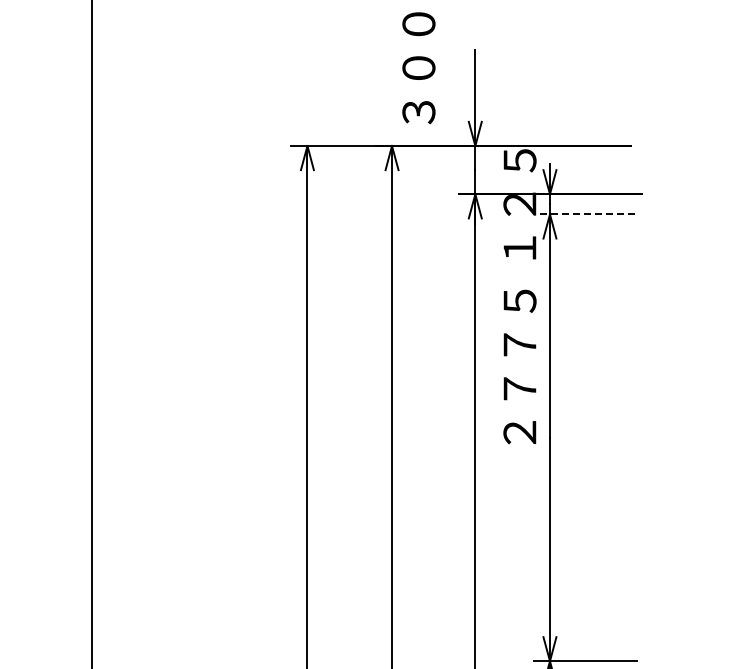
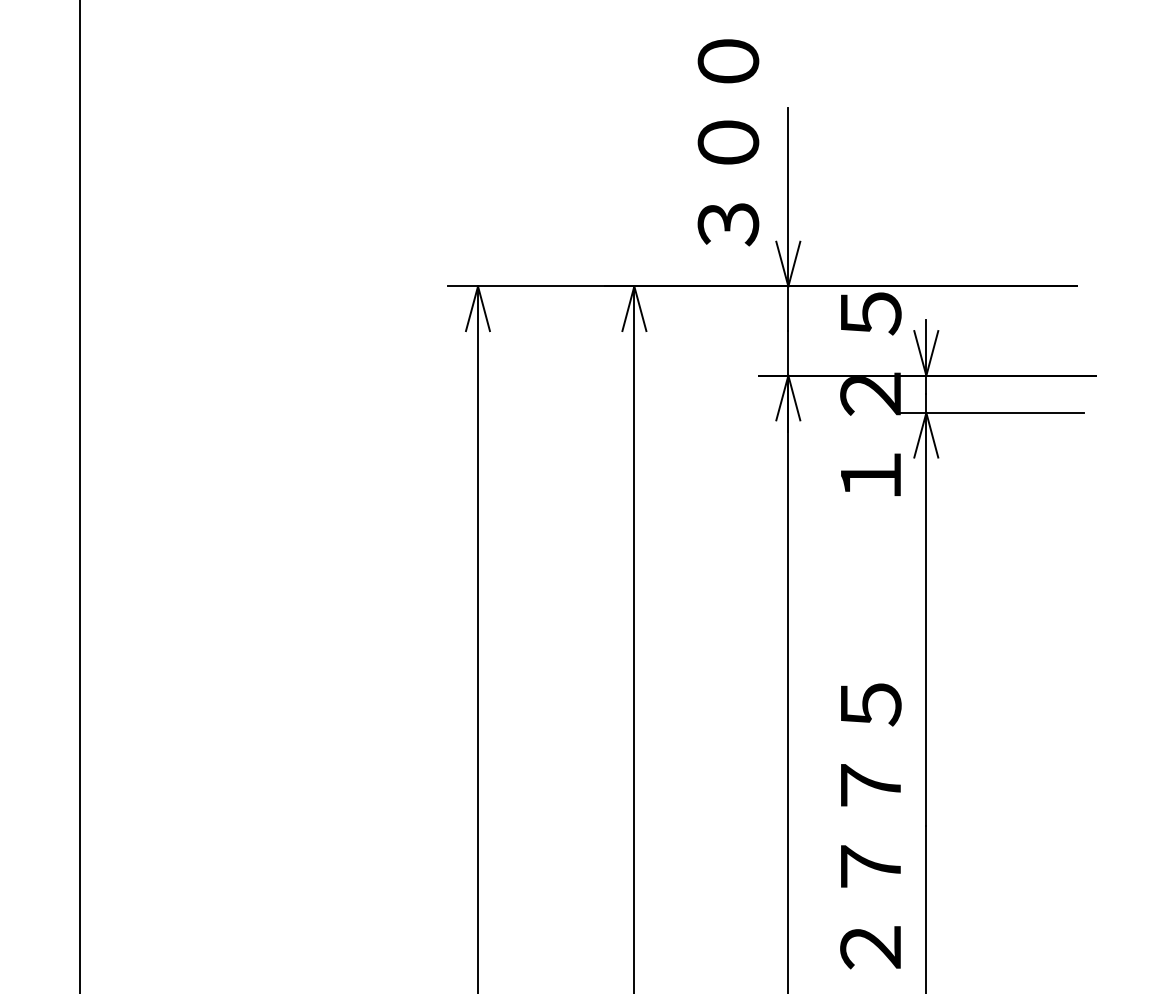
text: (418, 68) -> (727, 143), moved
line: (584, 214) -> (990, 413), dashed -> solid
text: (519, 366) -> (869, 825), moved

